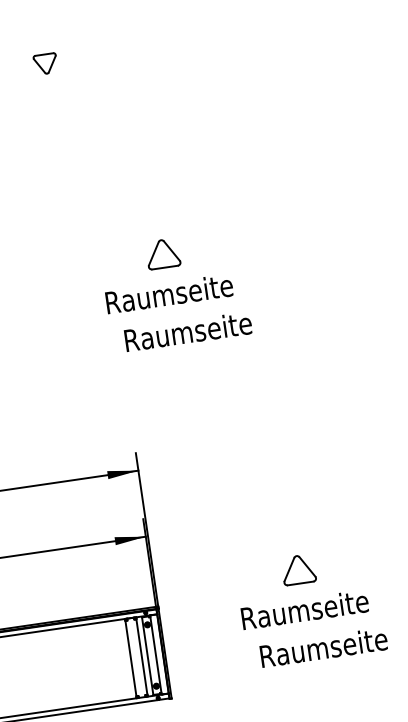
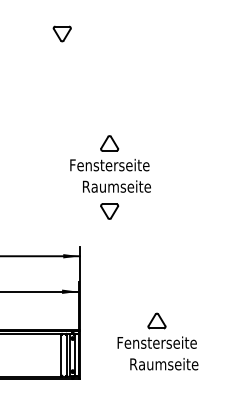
part: (44, 63) -> (61, 33), size x1.43
text: (168, 292) -> (109, 164), Raumseite -> Fensterseite
part: (181, 379) -> (109, 211), added
text: (303, 609) -> (156, 342), Raumseite -> Fensterseite

